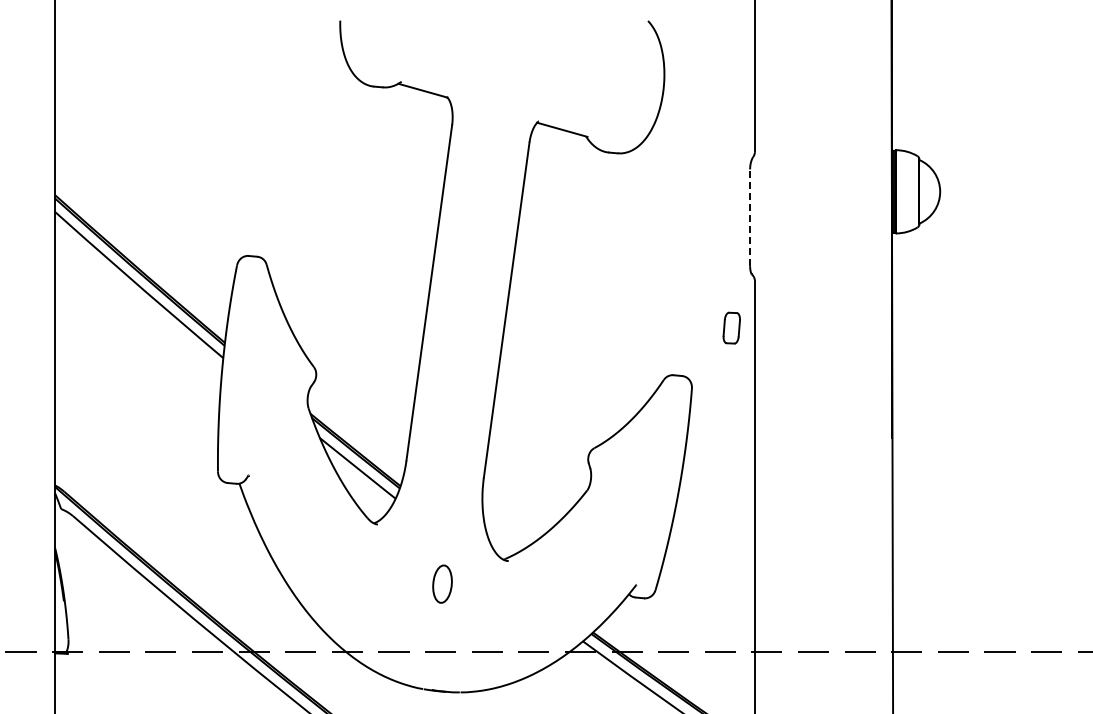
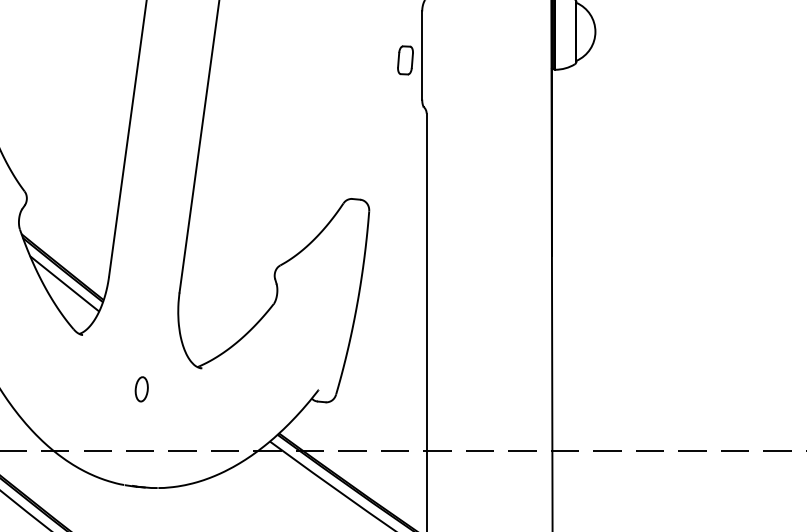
line: (750, 217) -> (422, 55), dashed -> solid
part: (731, 327) -> (405, 59), moved
part: (441, 583) -> (140, 388), size x0.71

